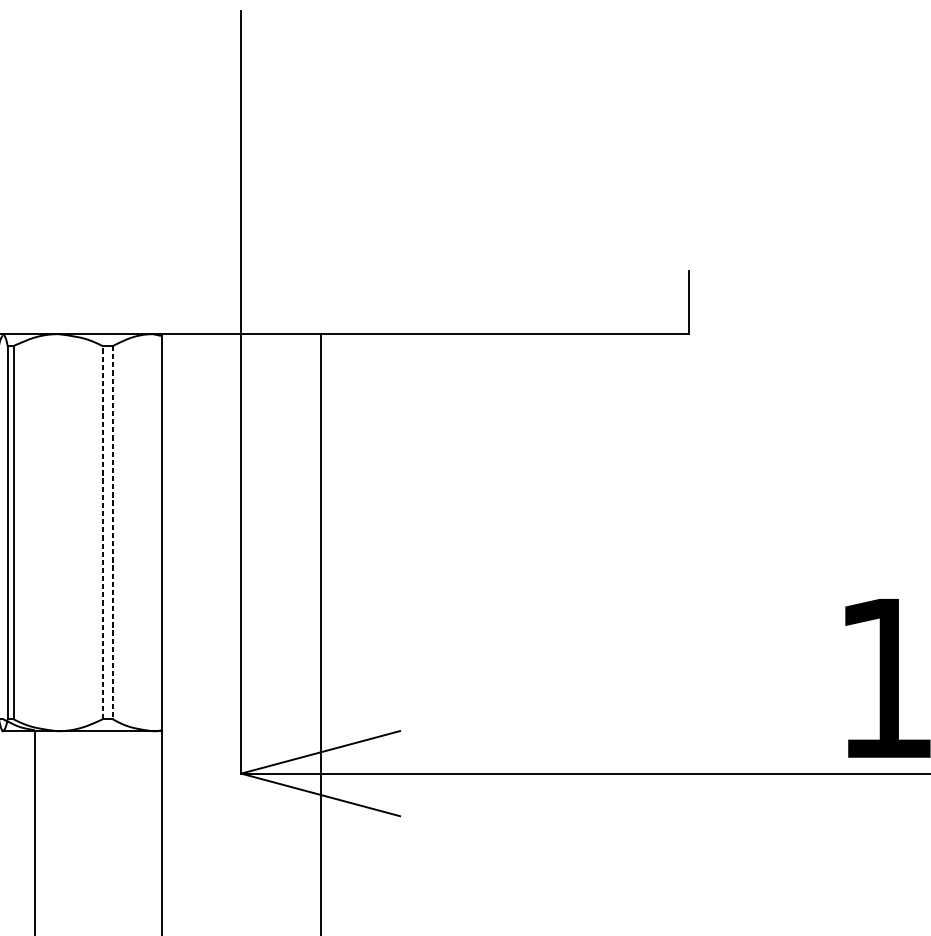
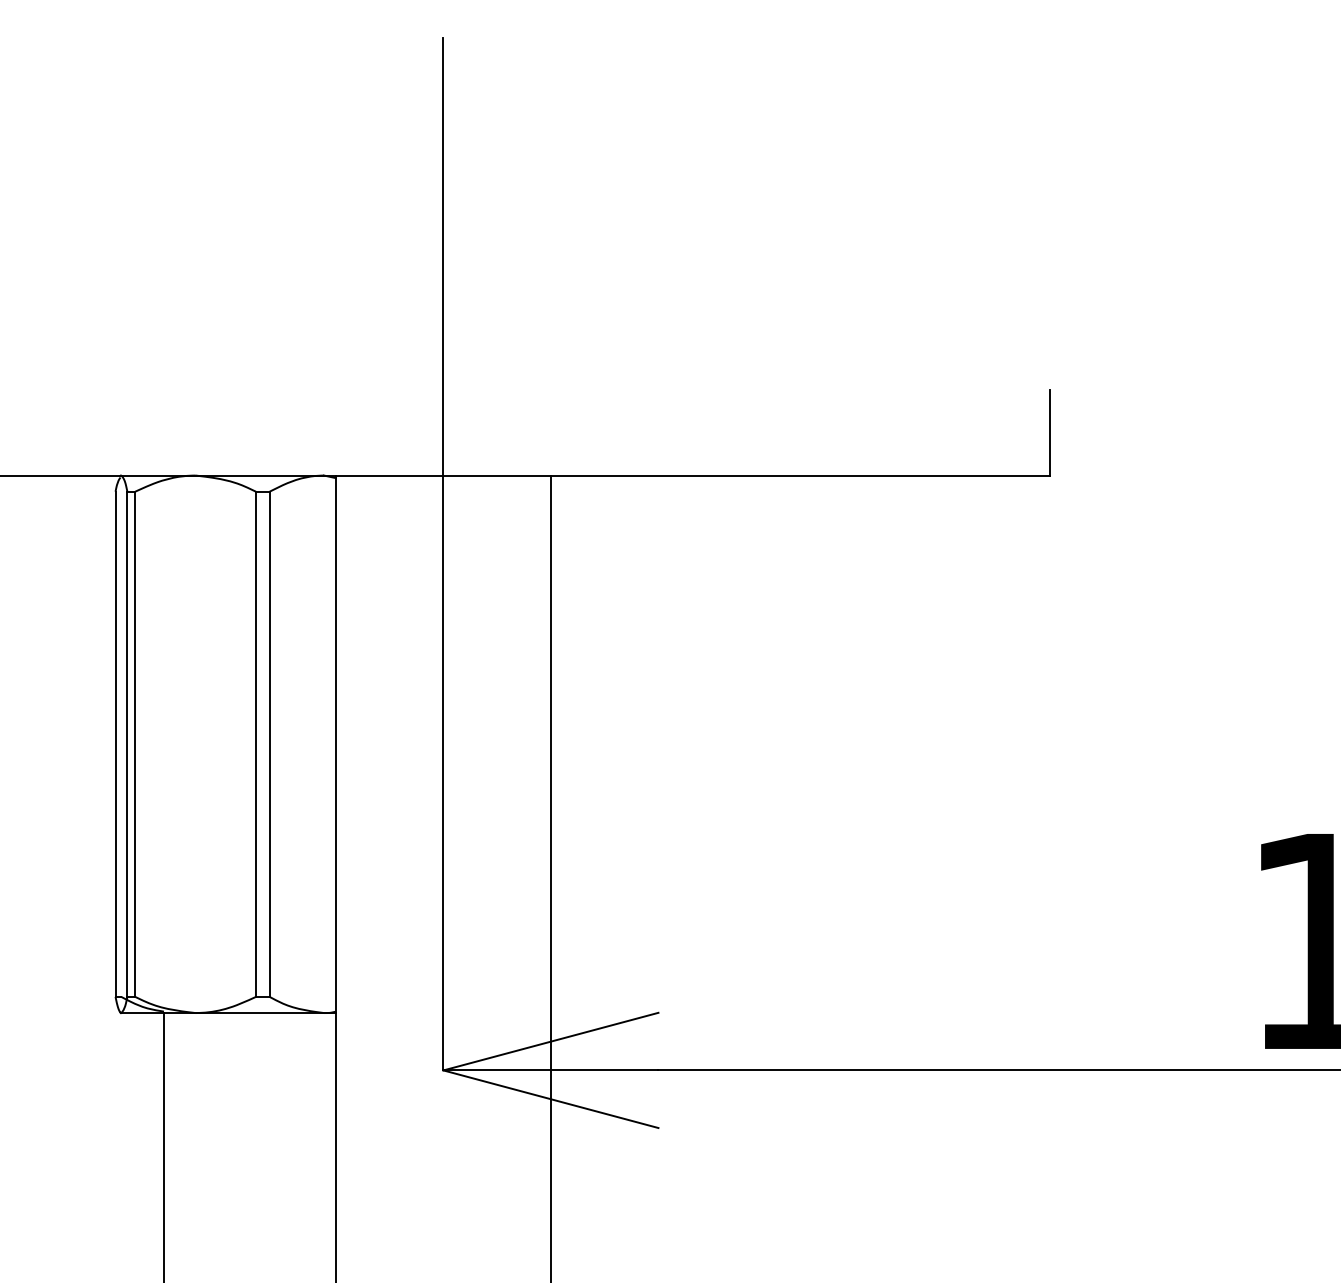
line: (102, 532) -> (255, 744), dashed -> solid
line: (112, 532) -> (269, 744), dashed -> solid

